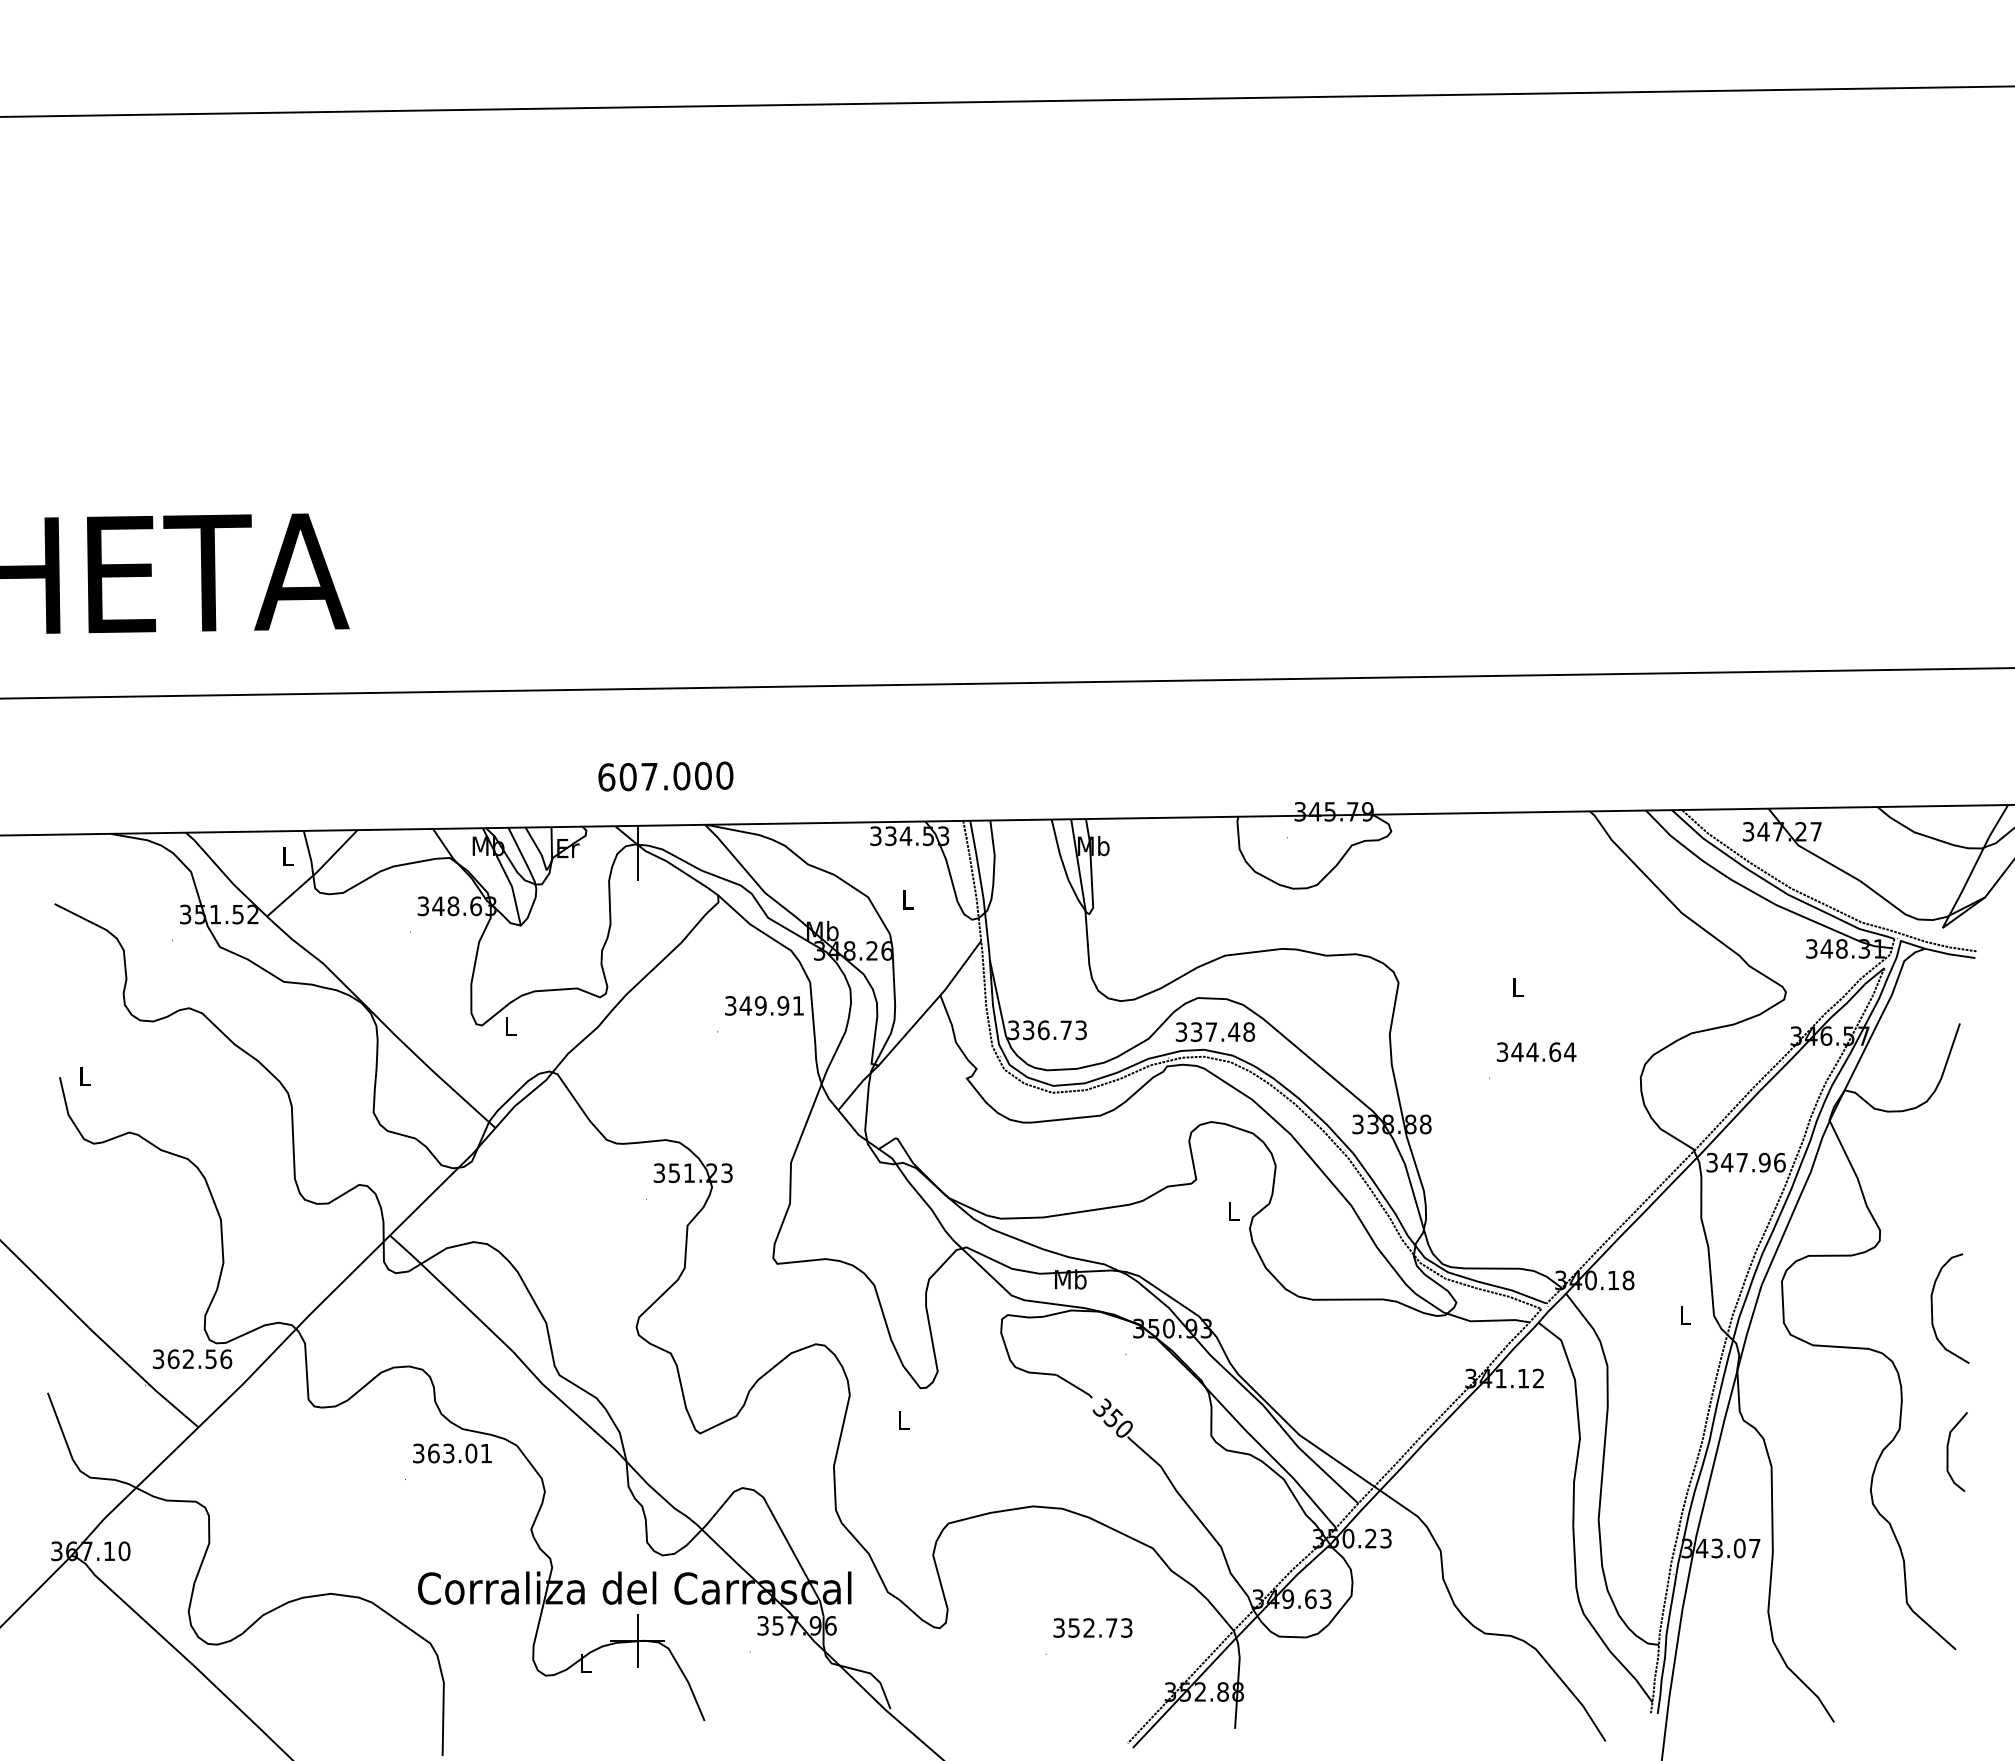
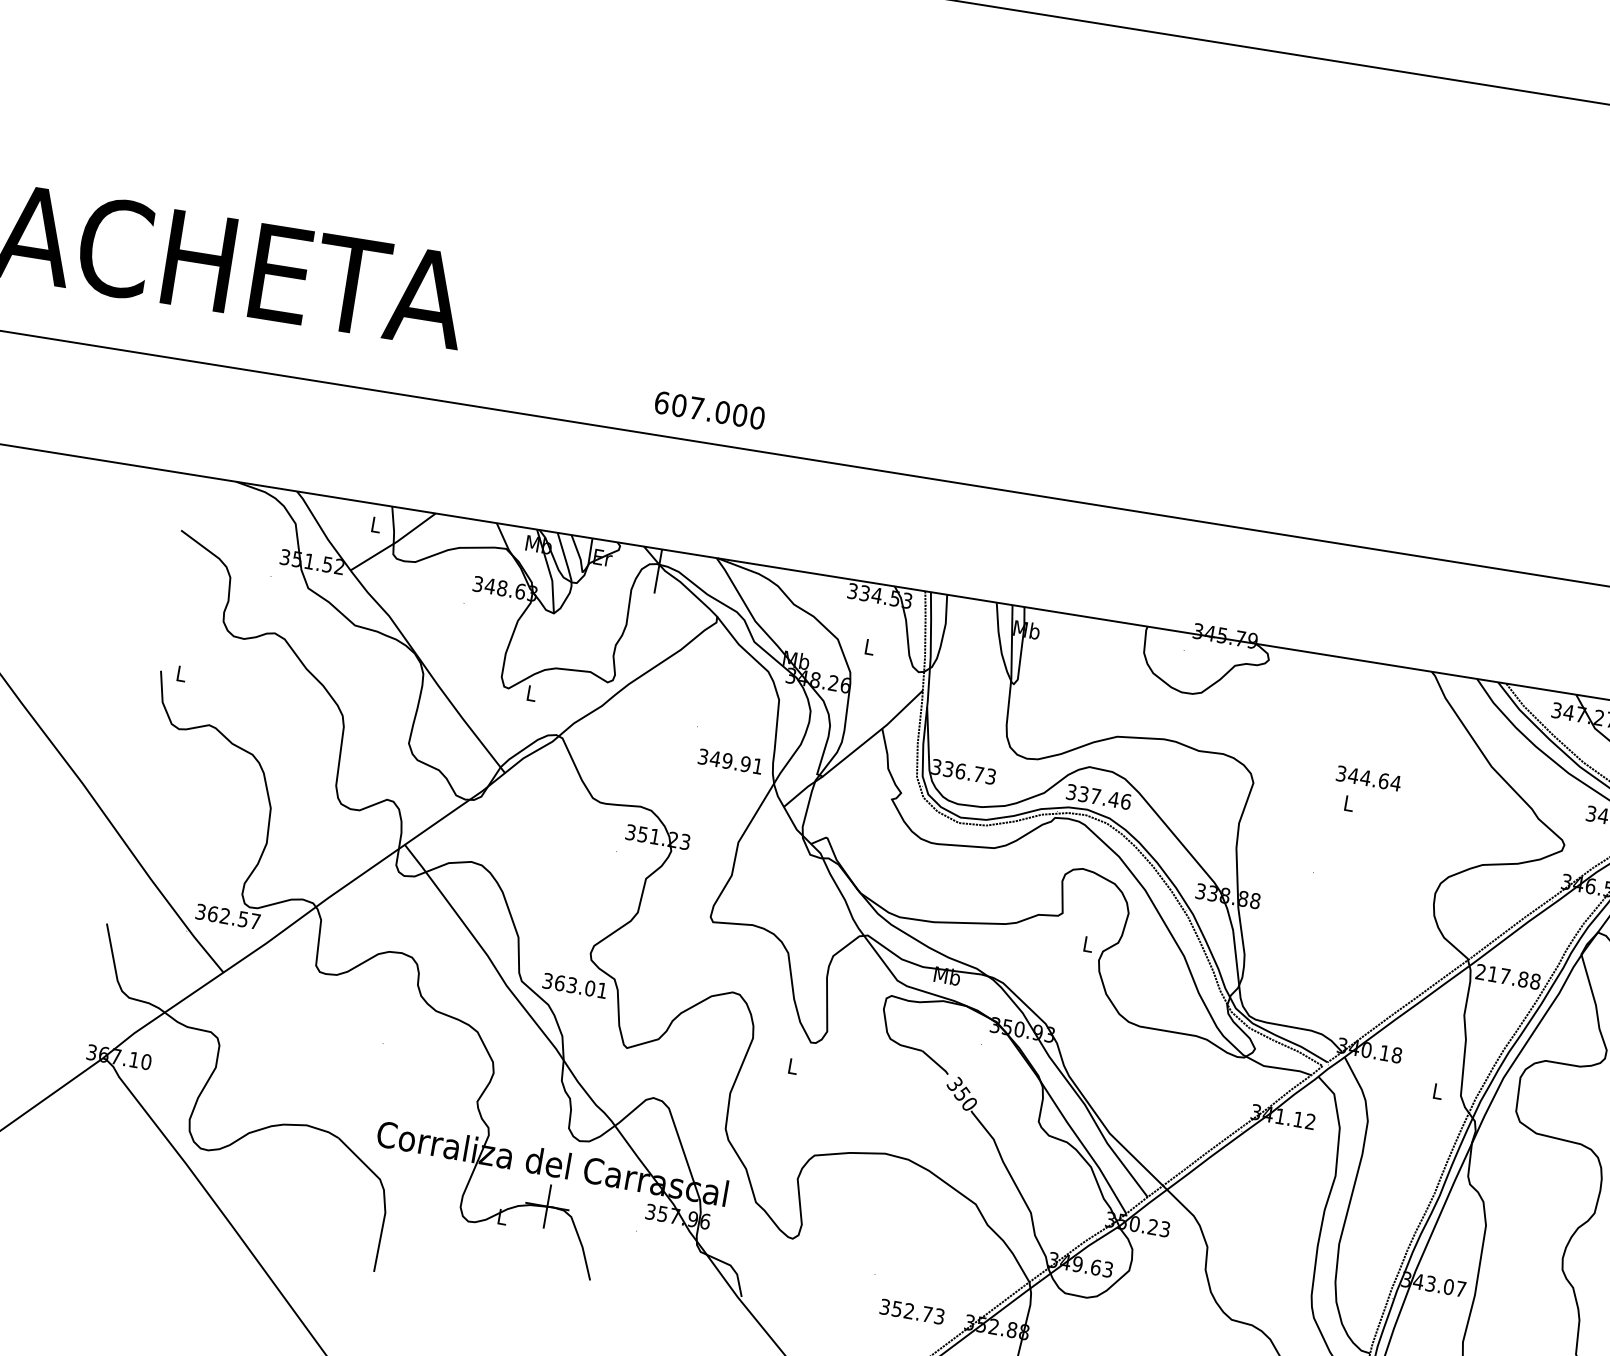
text: (665, 776) -> (709, 410), moved
text: (764, 1005) -> (730, 761), moved
text: (1249, 1031) -> (1126, 801), 337.48 -> 337.46
text: (1536, 1052) -> (1368, 778), moved
text: (1745, 1162) -> (1507, 976), 347.96 -> 217.88
text: (226, 1359) -> (255, 921), 362.56 -> 362.57
text: (452, 1453) -> (575, 985), moved
text: (1092, 1627) -> (911, 1311), moved

